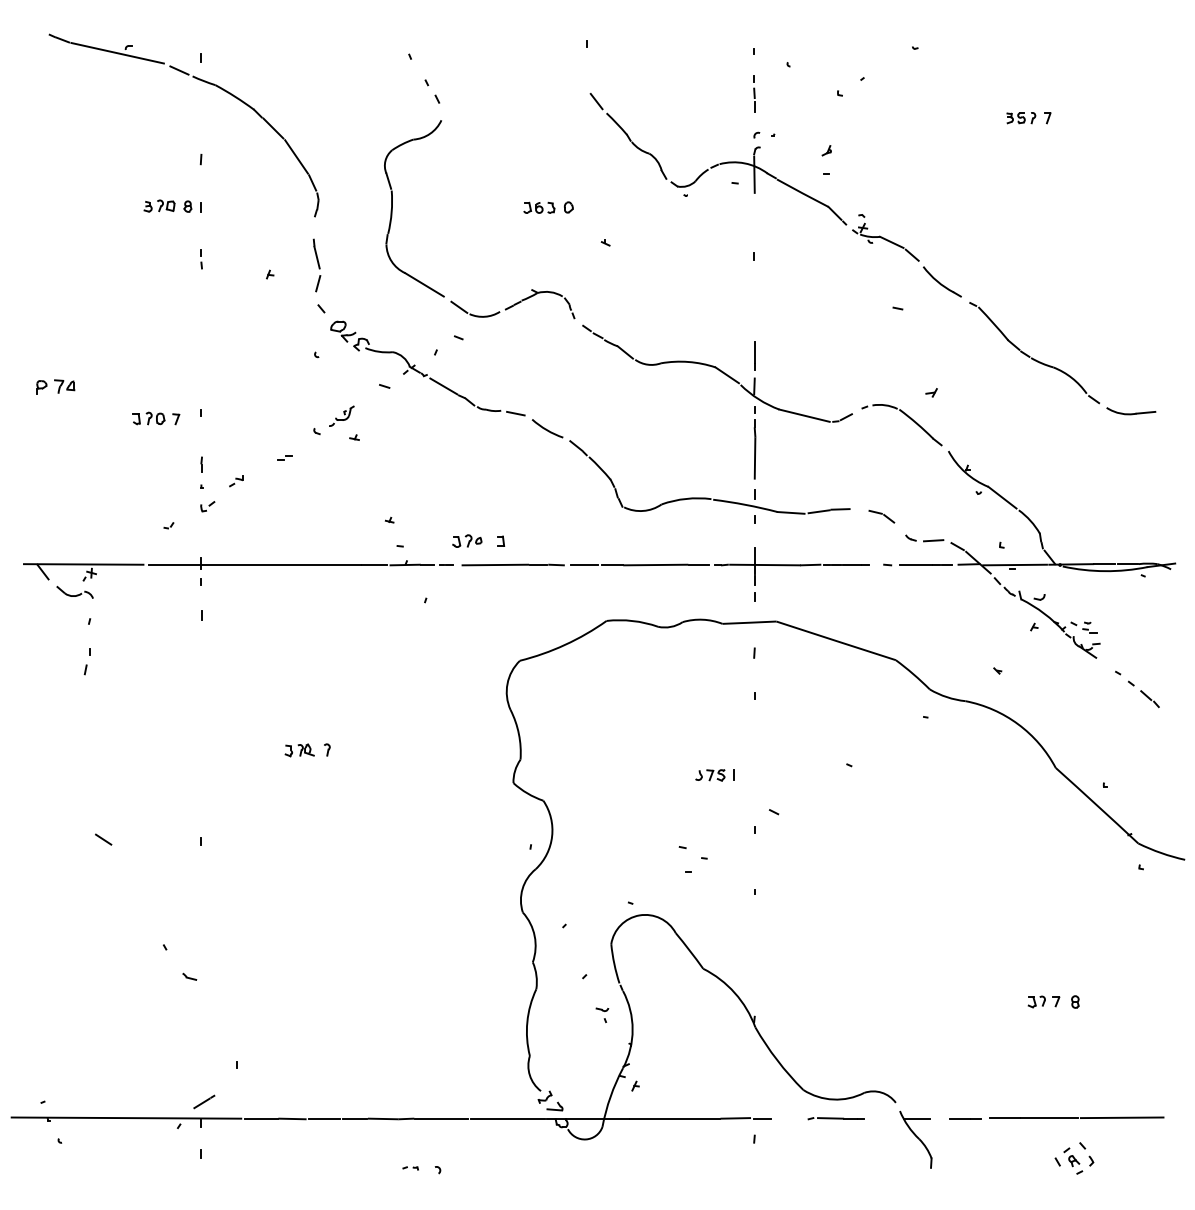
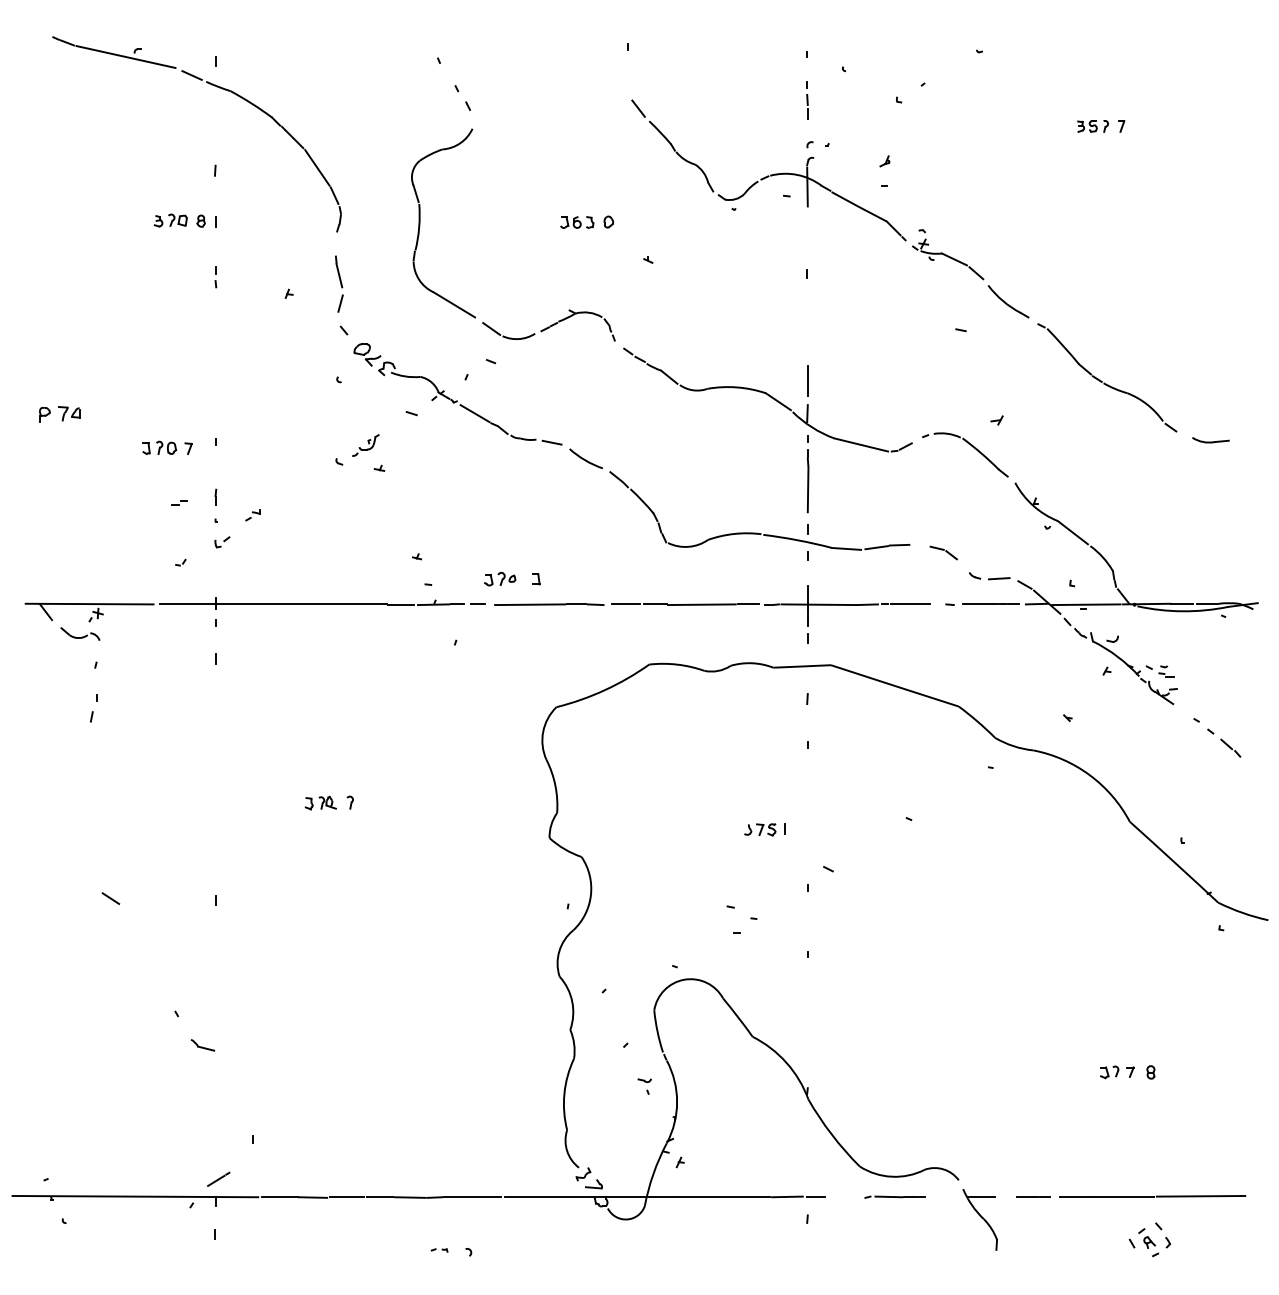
part: (1131, 411) -> (1210, 440), size x0.7
part: (284, 457) -> (179, 502), moved
part: (189, 976) -> (202, 1045), size x1.6

